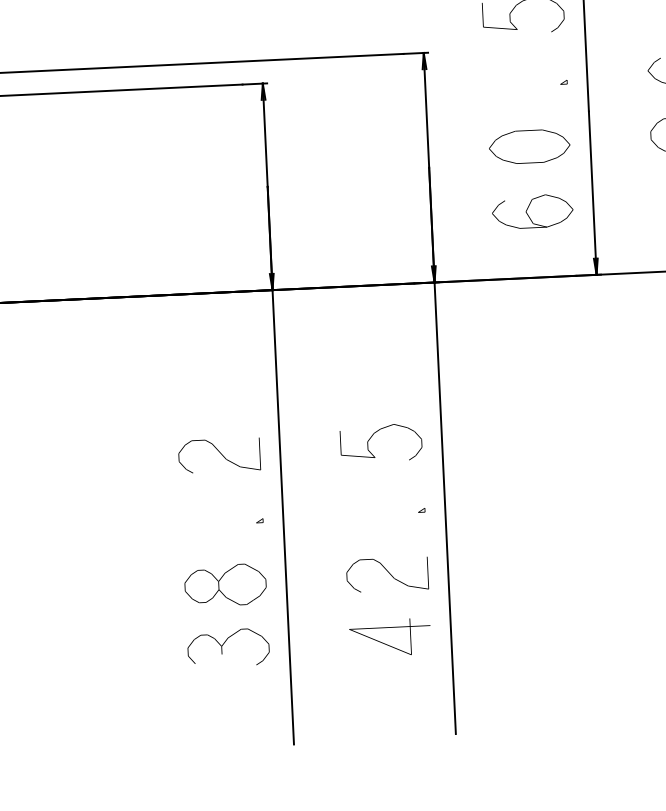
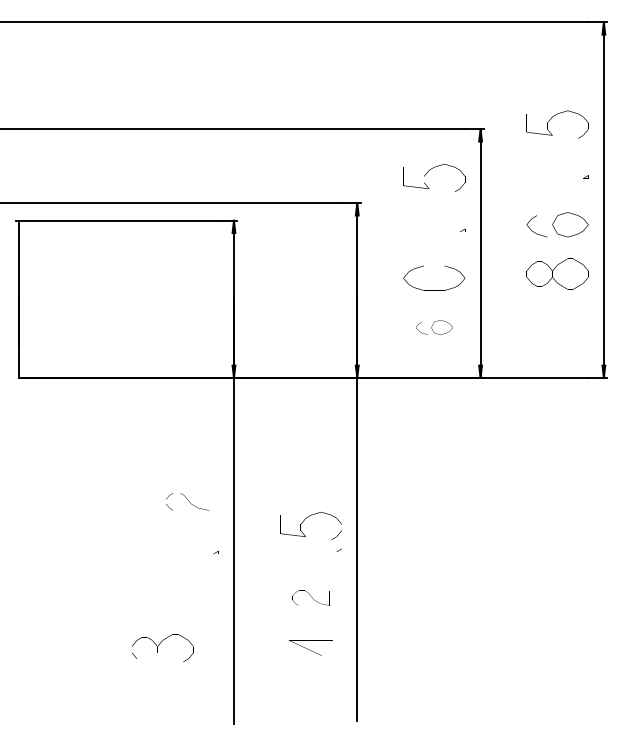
part: (532, 211) -> (434, 327), size x0.6
part: (373, 435) -> (305, 519), moved
part: (219, 455) -> (187, 501), size x0.7
part: (386, 573) -> (310, 597), size x0.6
part: (225, 584) -> (187, 599), removed
part: (389, 637) -> (310, 645), size x0.7
part: (228, 647) -> (162, 647), moved

